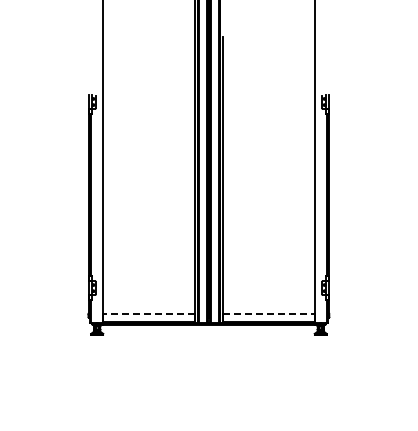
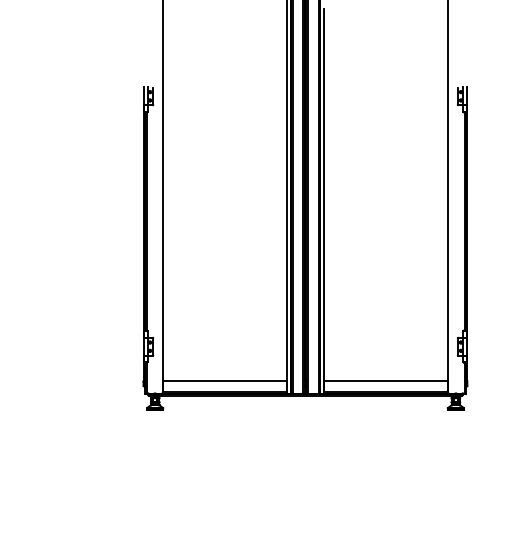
line: (148, 314) -> (224, 382), dashed -> solid
line: (269, 314) -> (386, 382), dashed -> solid

